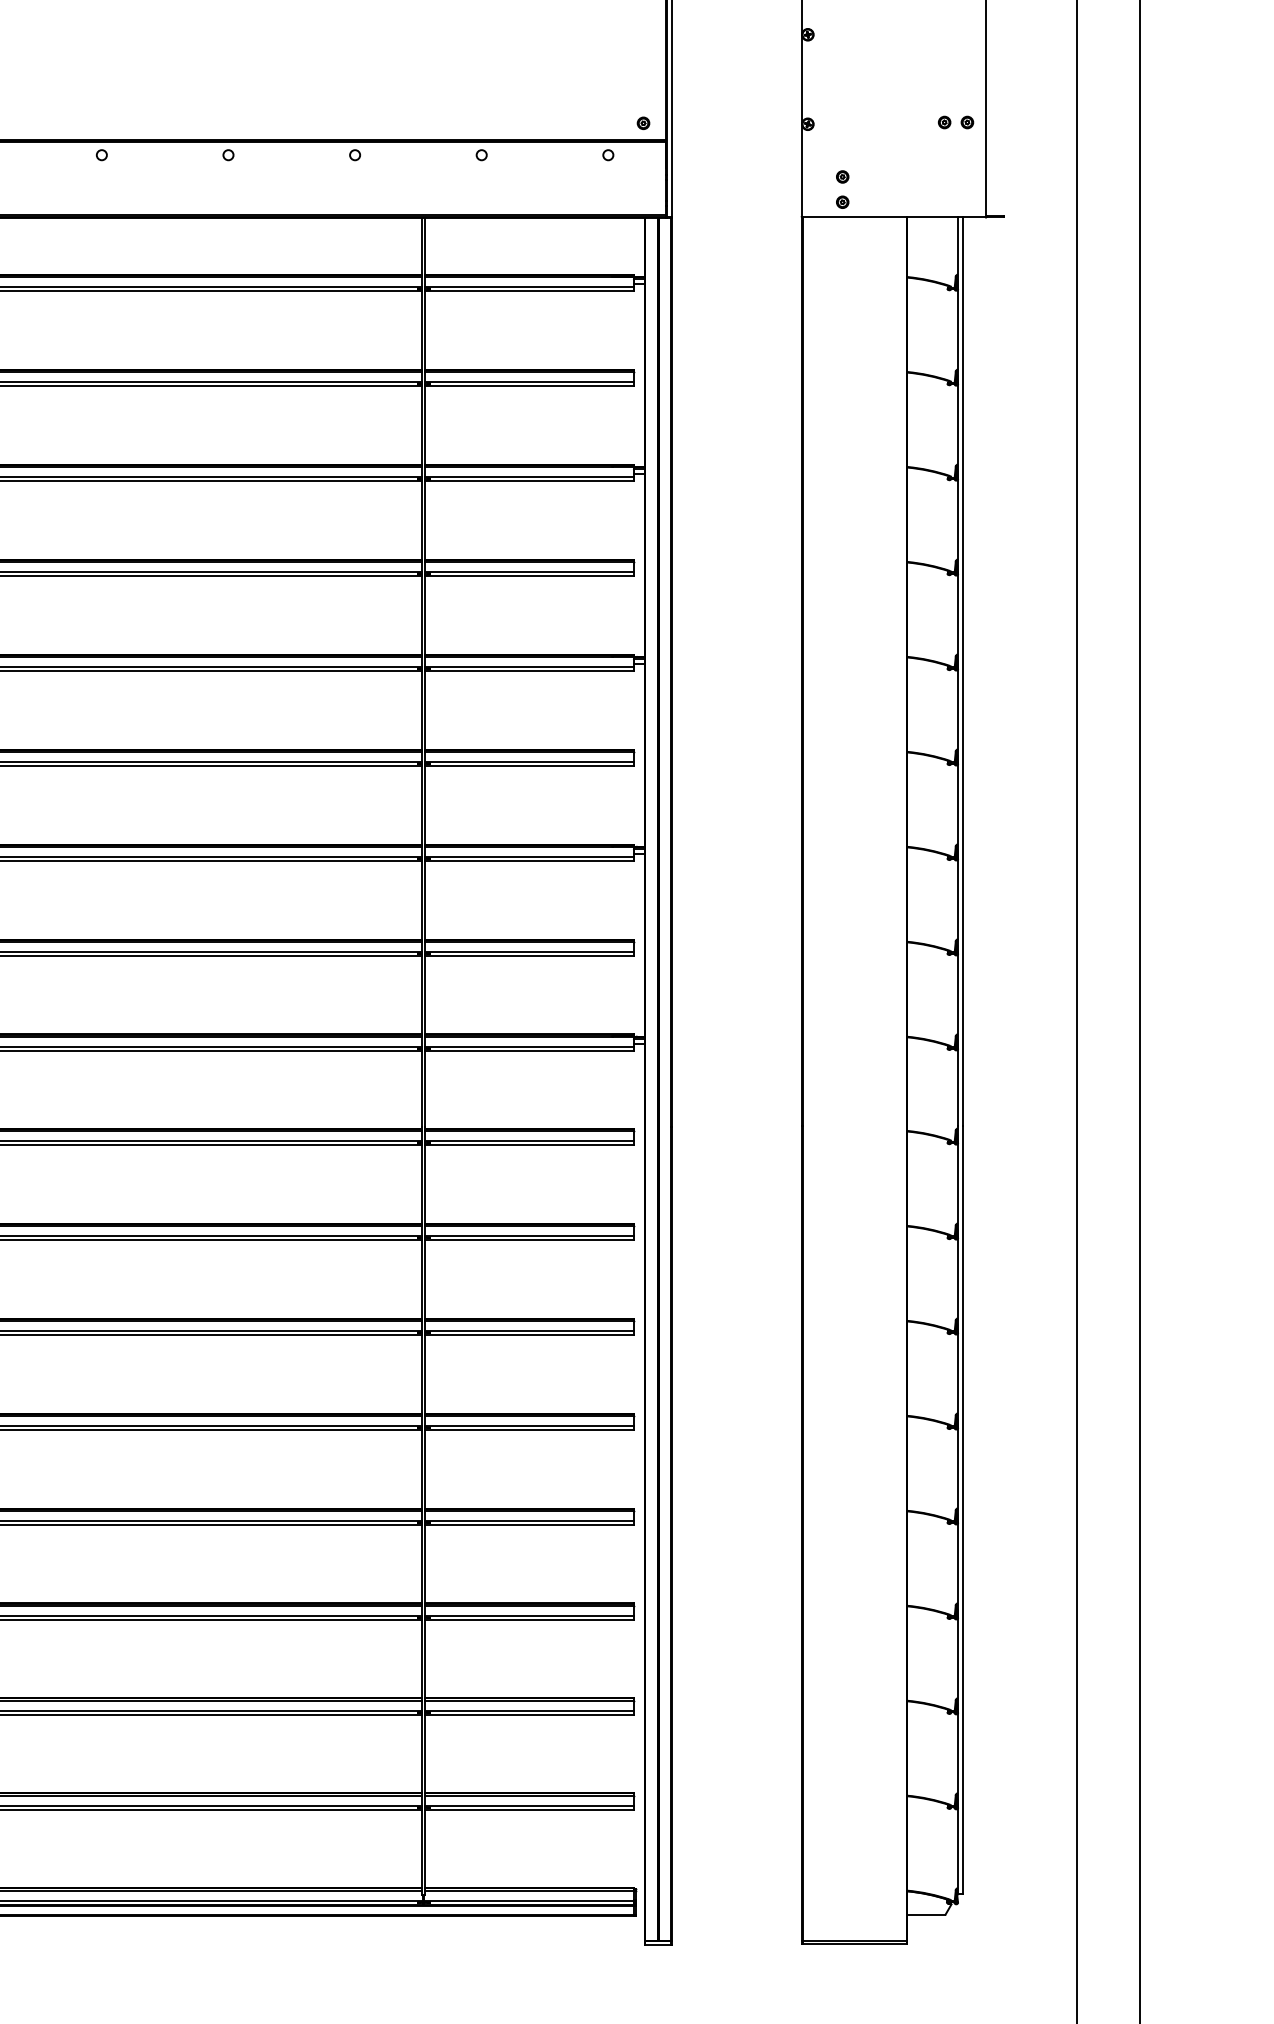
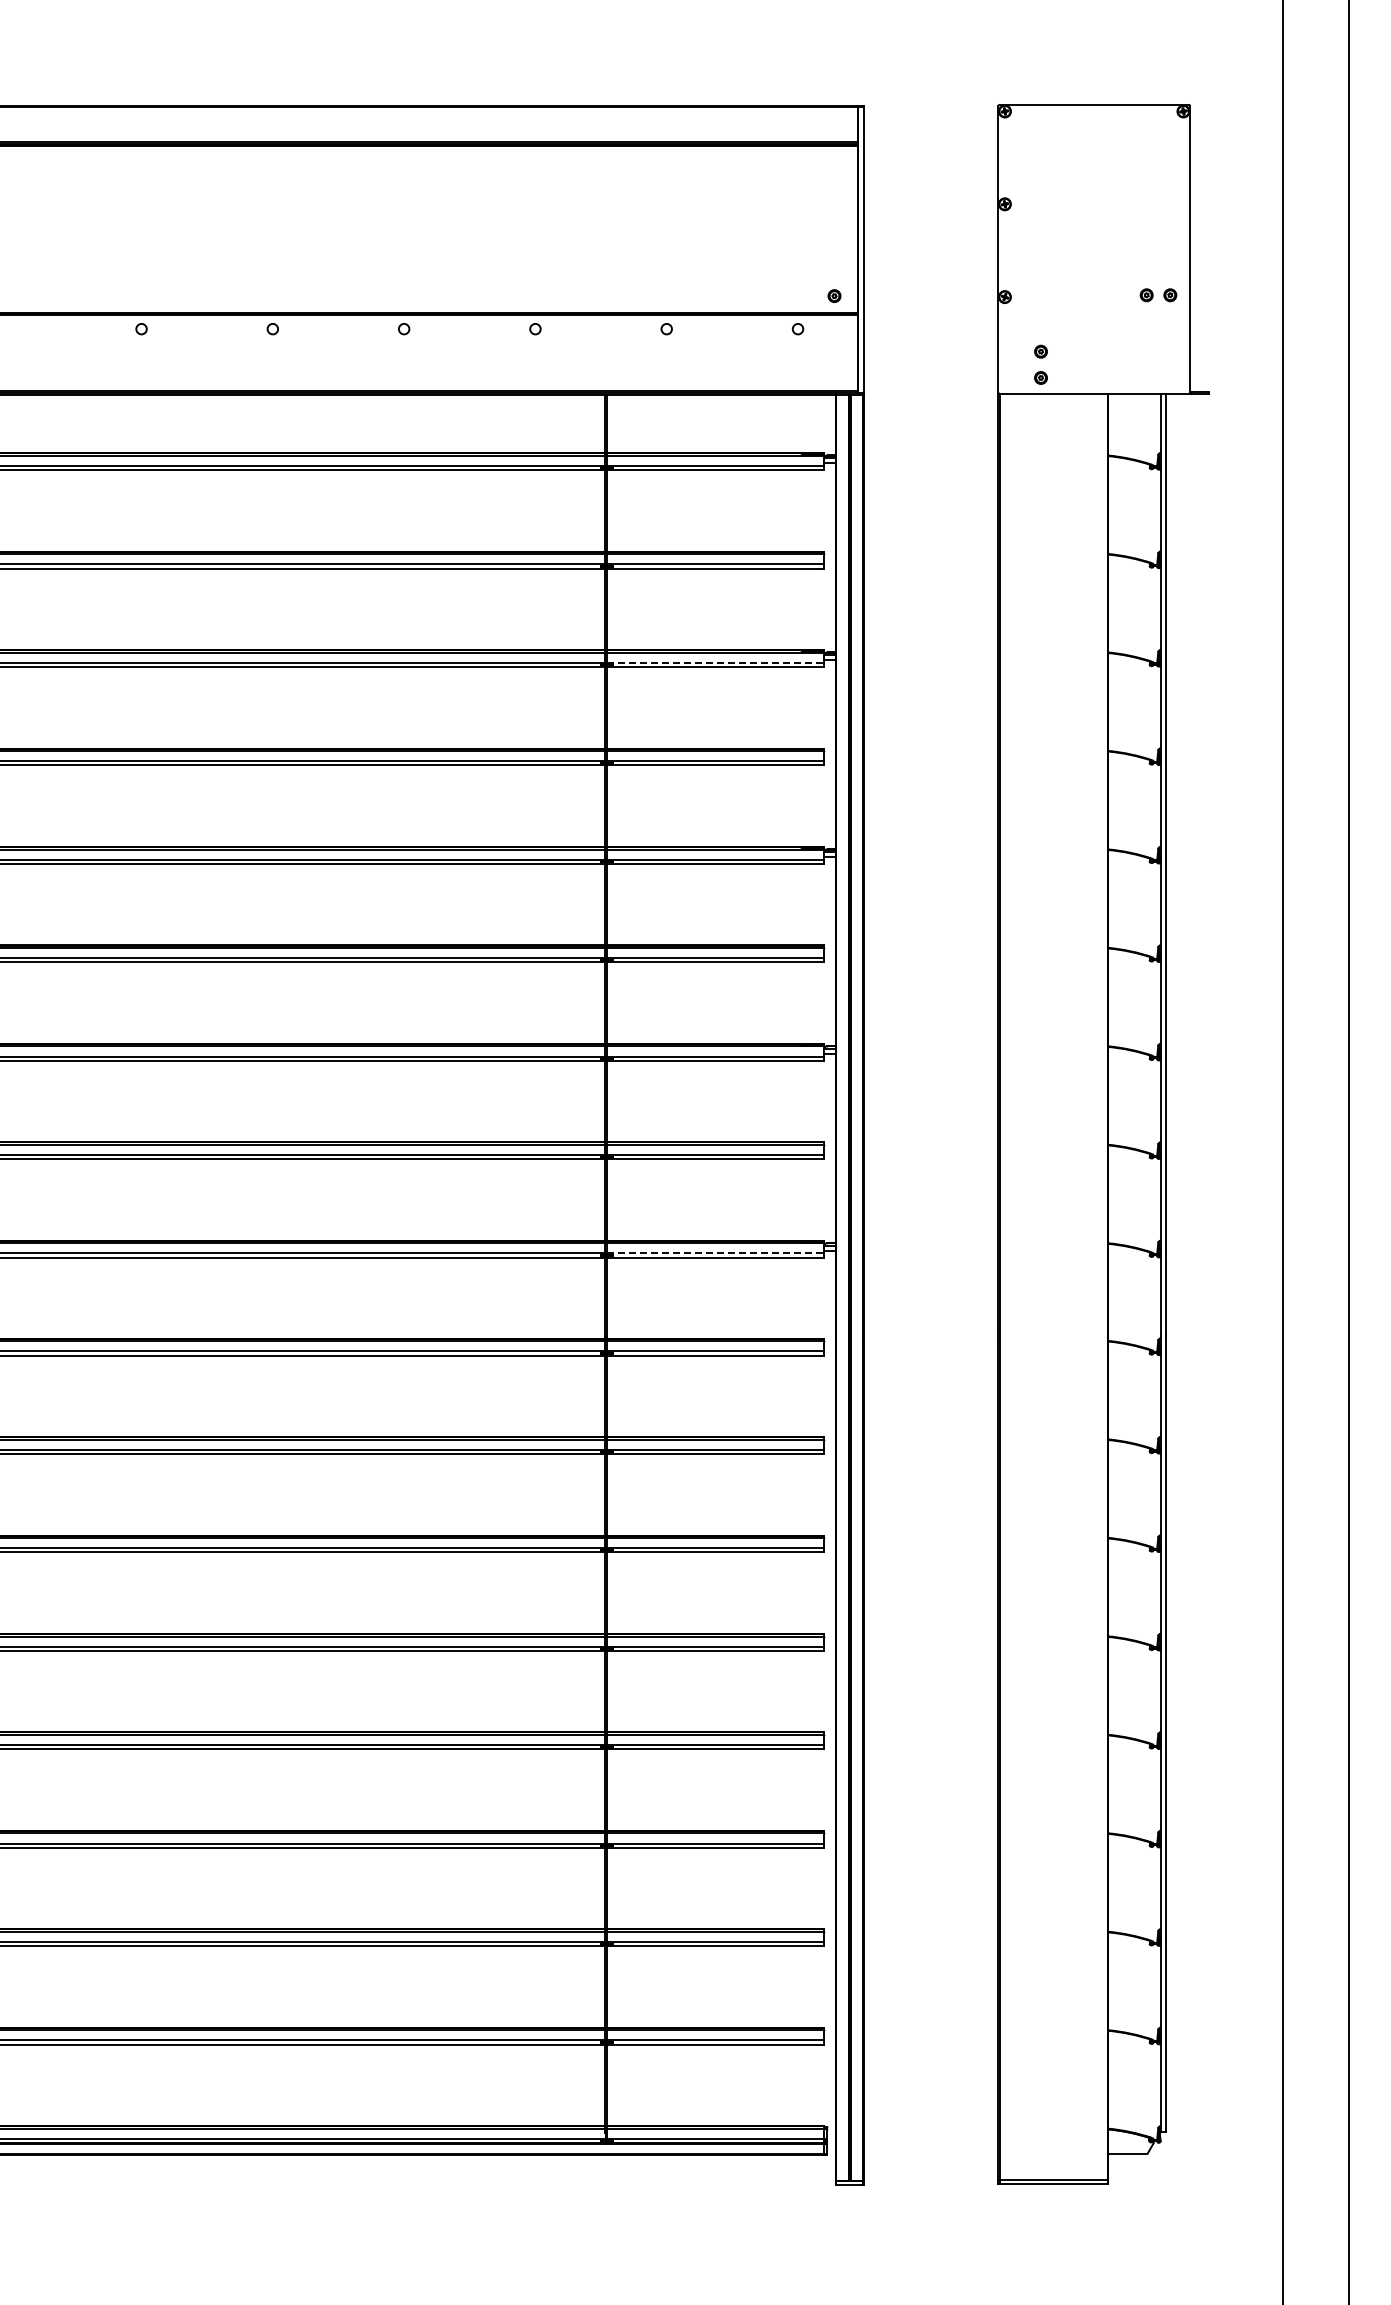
line: (529, 476) -> (716, 662), solid -> dashed
line: (529, 1046) -> (716, 1253), solid -> dashed

